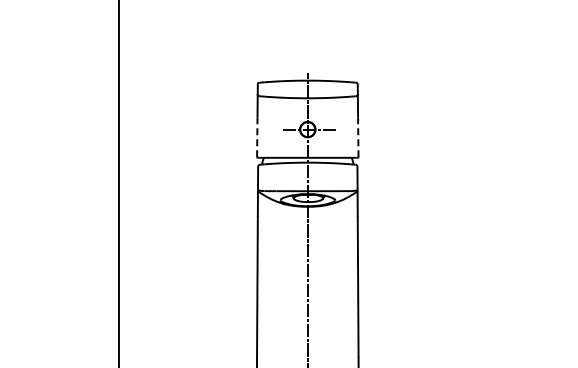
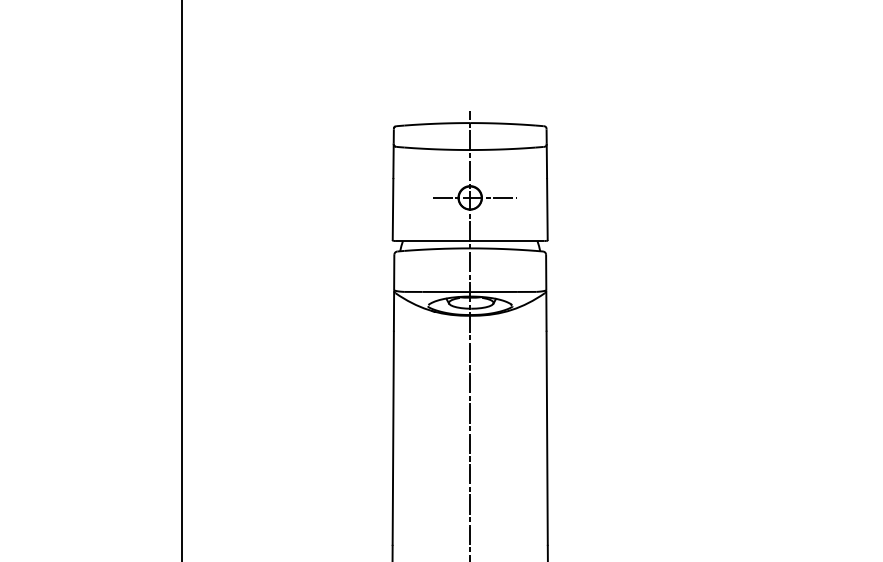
line: (257, 137) -> (393, 209), dashed -> solid
line: (358, 137) -> (547, 209), dashed -> solid

